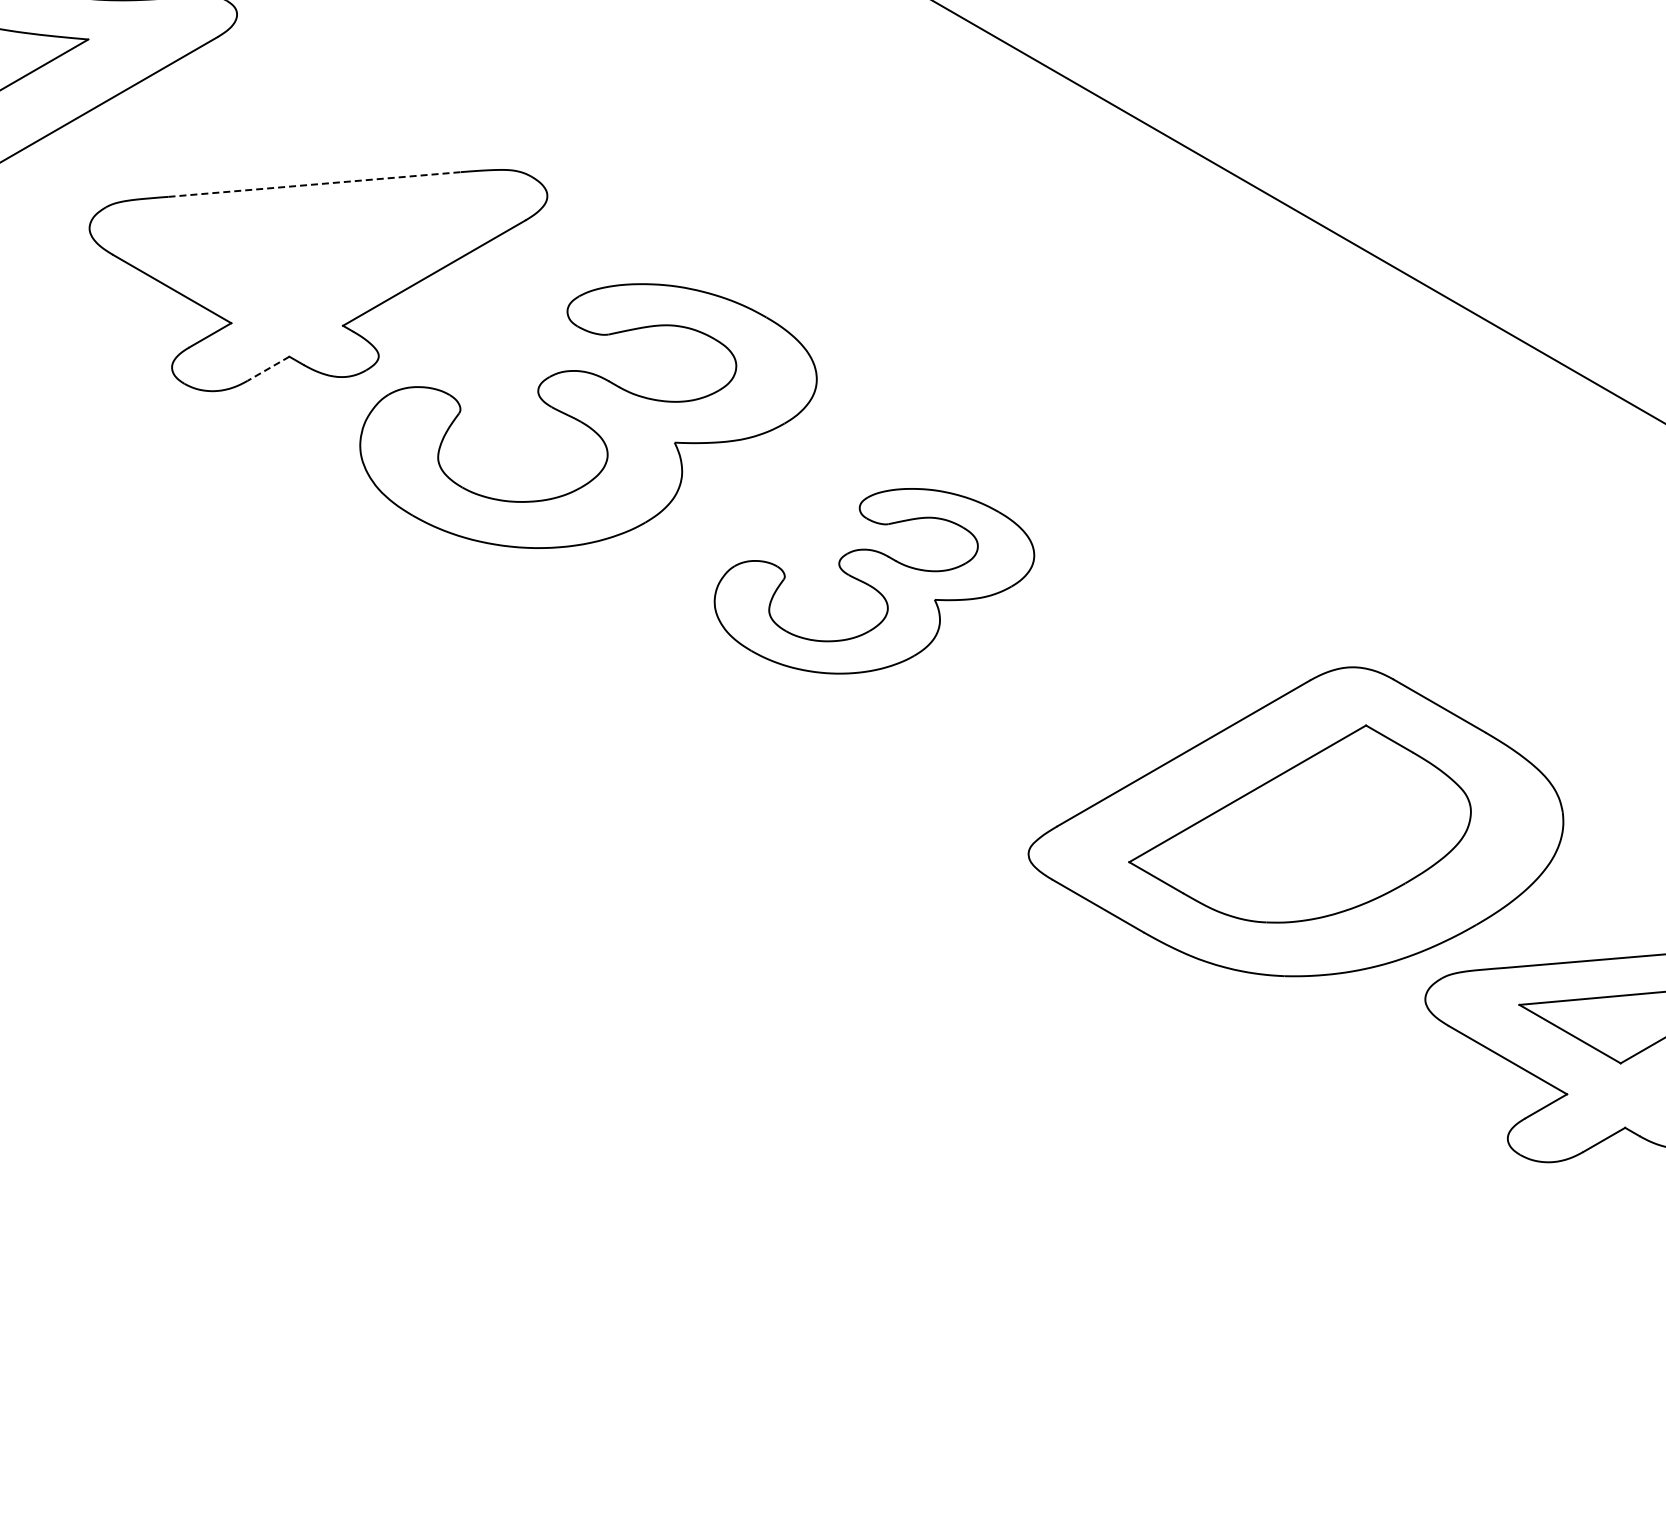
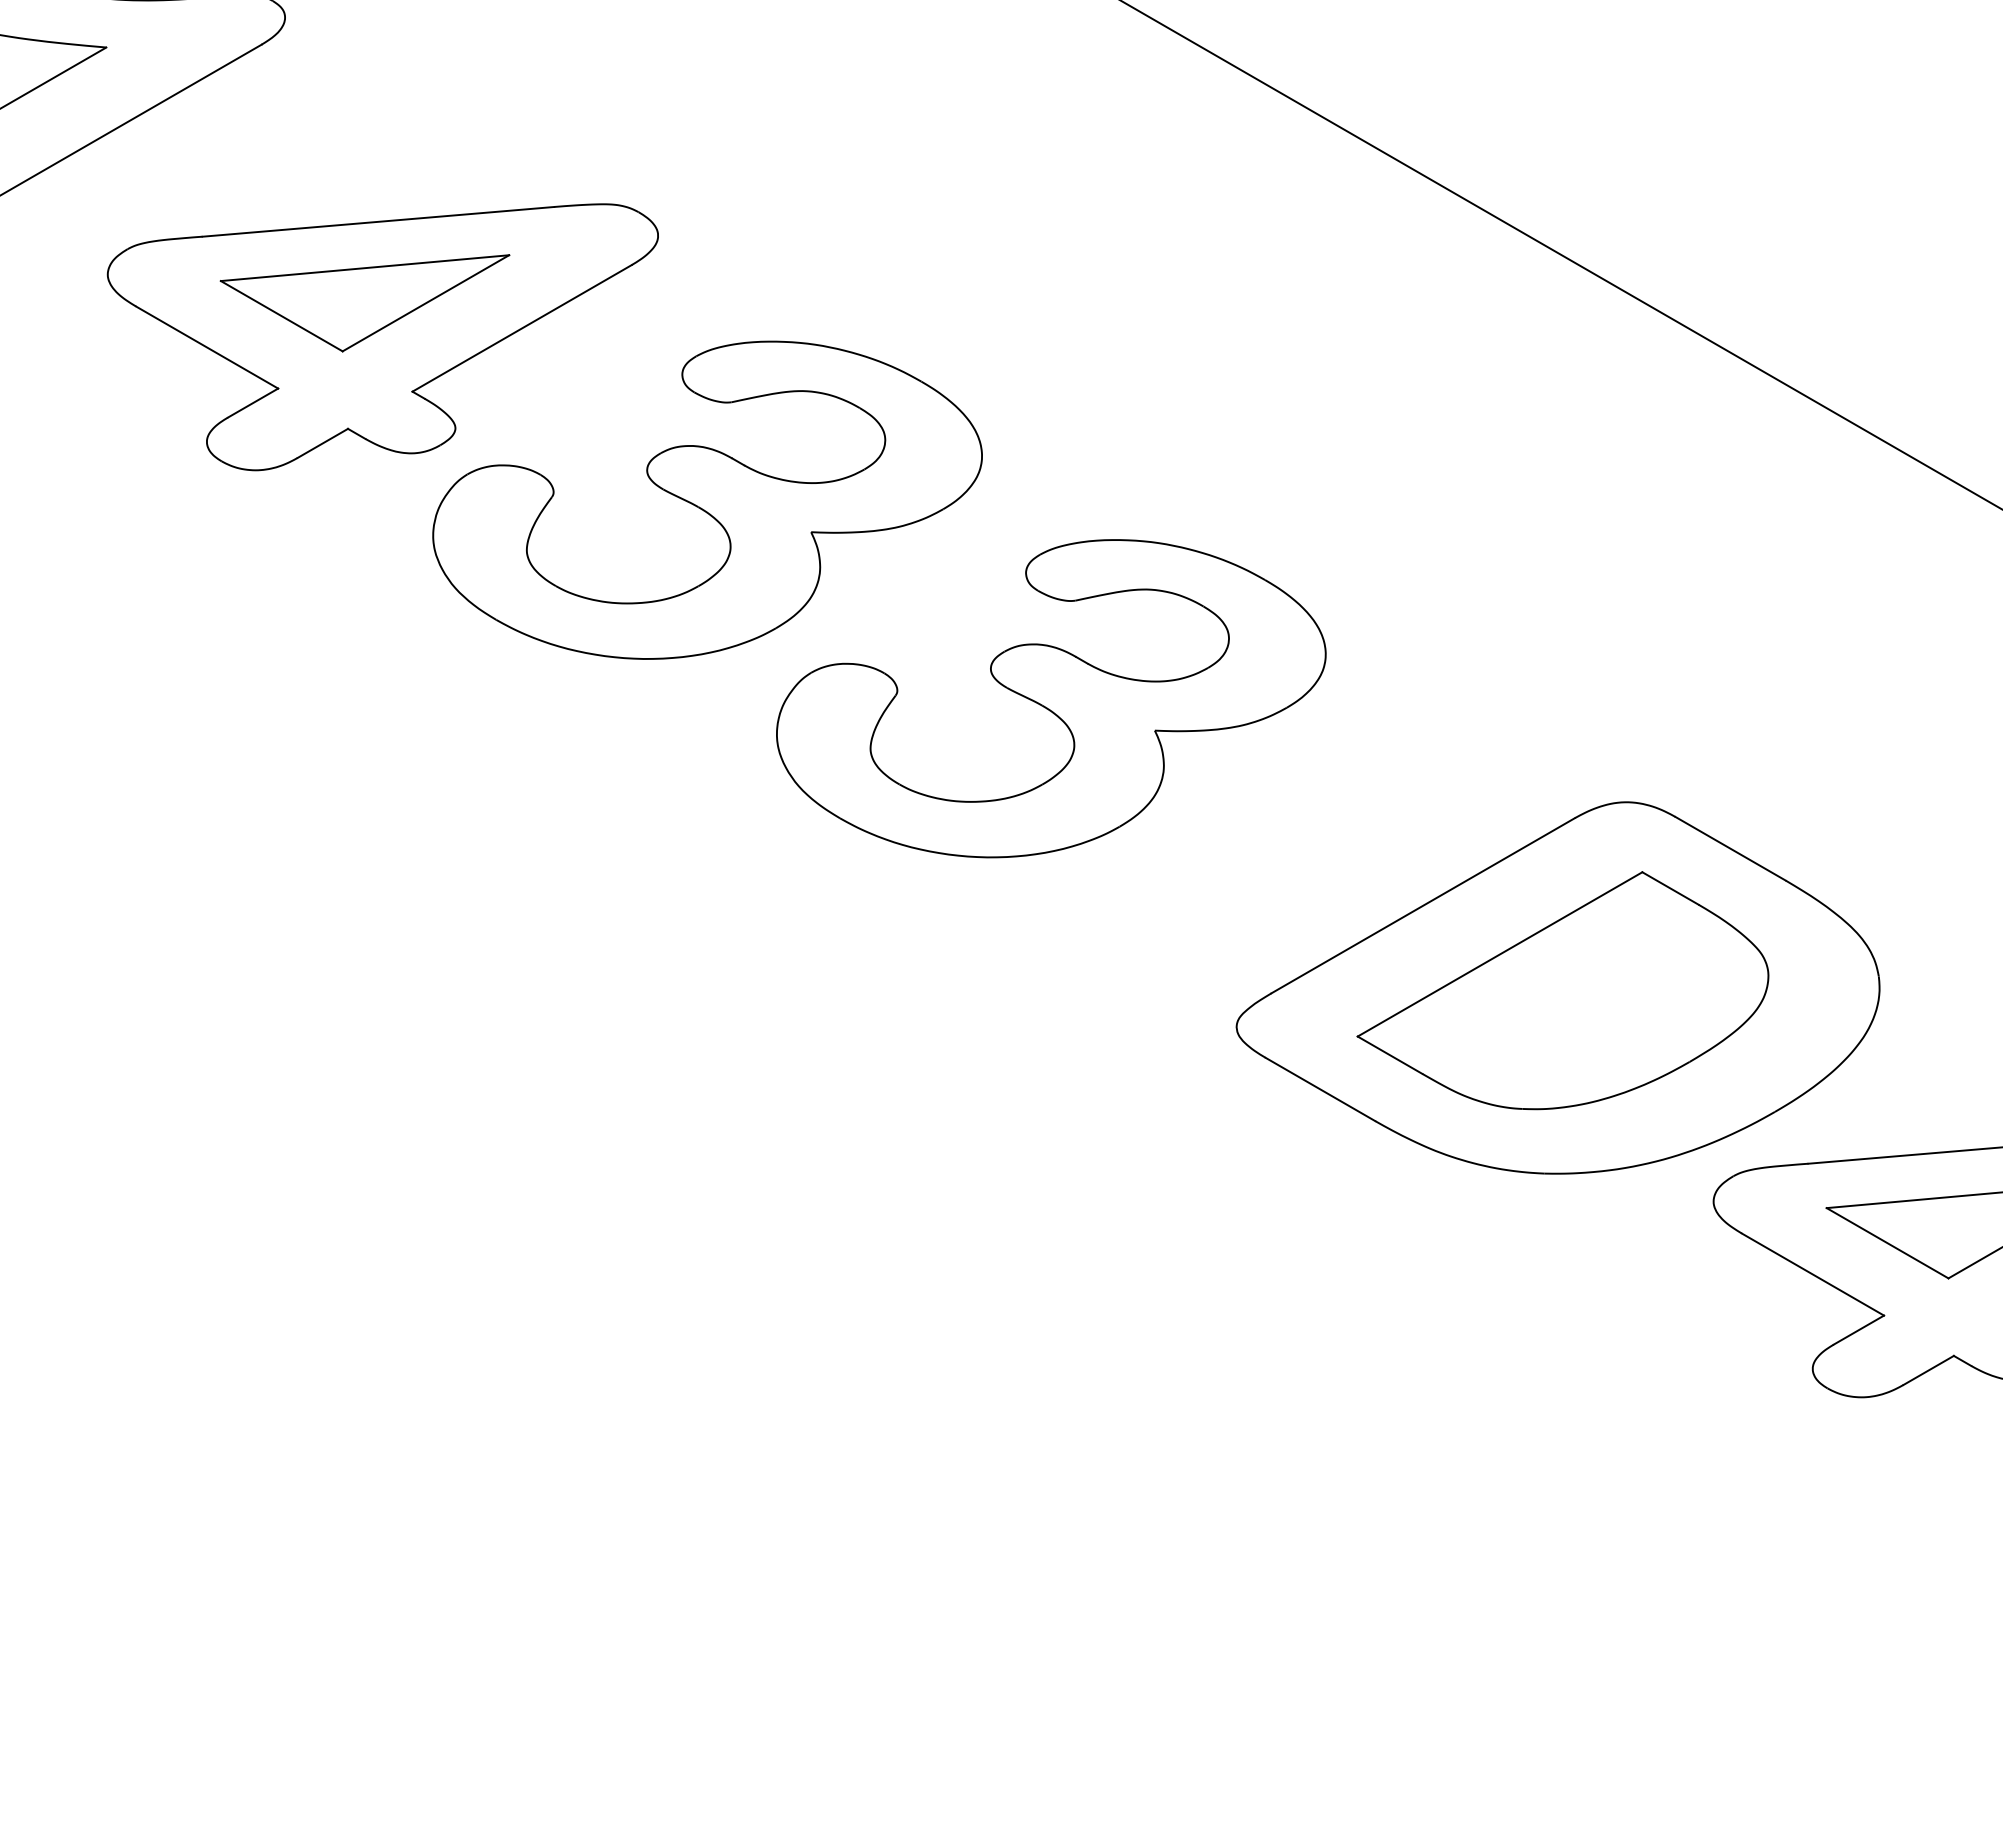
line: (314, 184) -> (378, 221), dashed -> solid
part: (303, 252) -> (364, 303), added
line: (268, 369) -> (322, 444), dashed -> solid
part: (874, 581) -> (1051, 699), size x1.43

